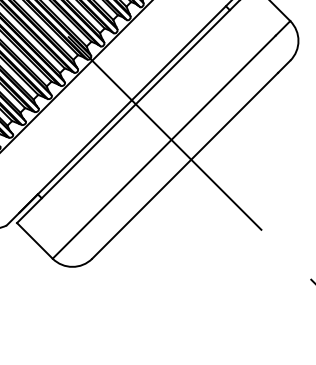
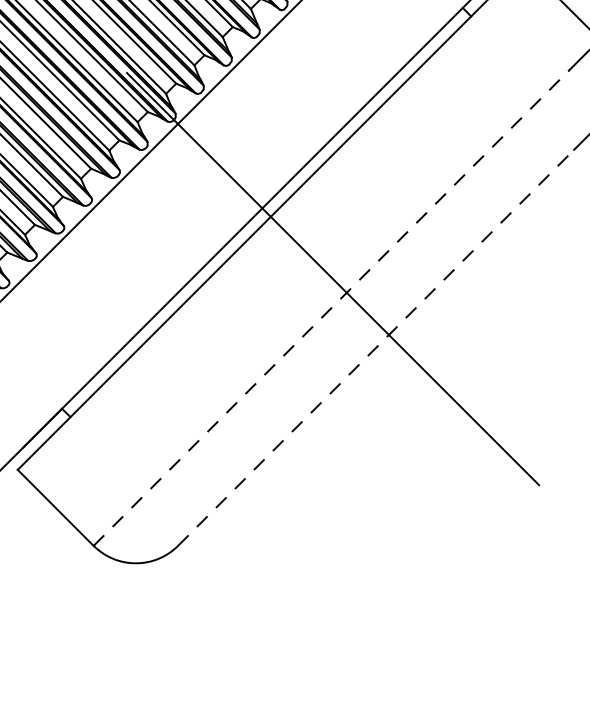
line: (164, 147) -> (331, 308), solid -> dashed
line: (185, 165) -> (376, 347), solid -> dashed

